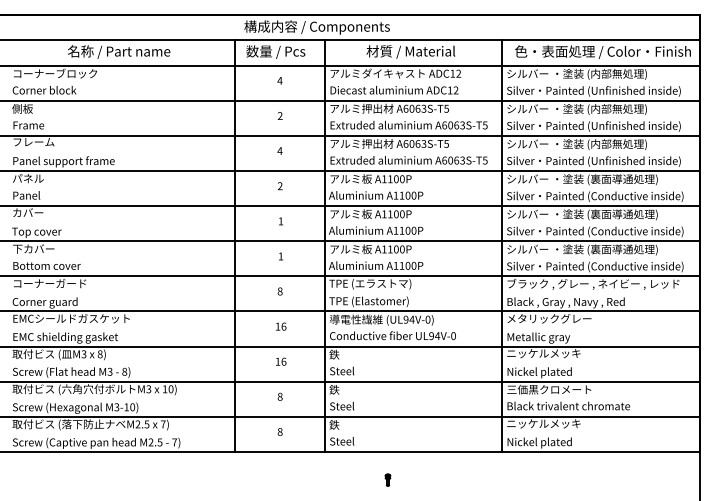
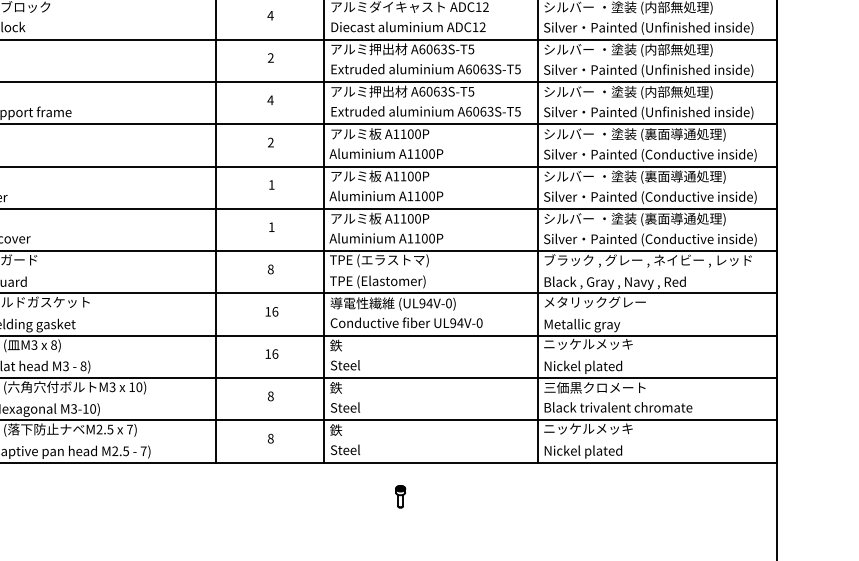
part: (387, 479) -> (400, 495), size x1.6

